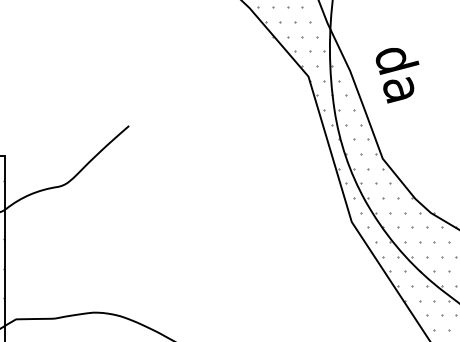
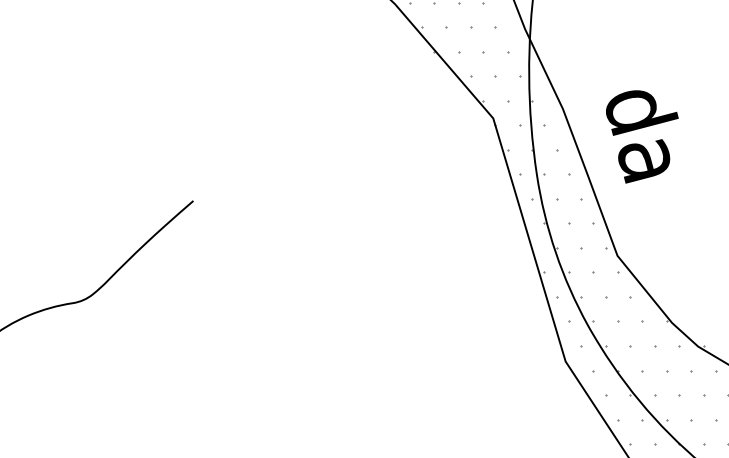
text: (397, 75) -> (642, 136), moved

